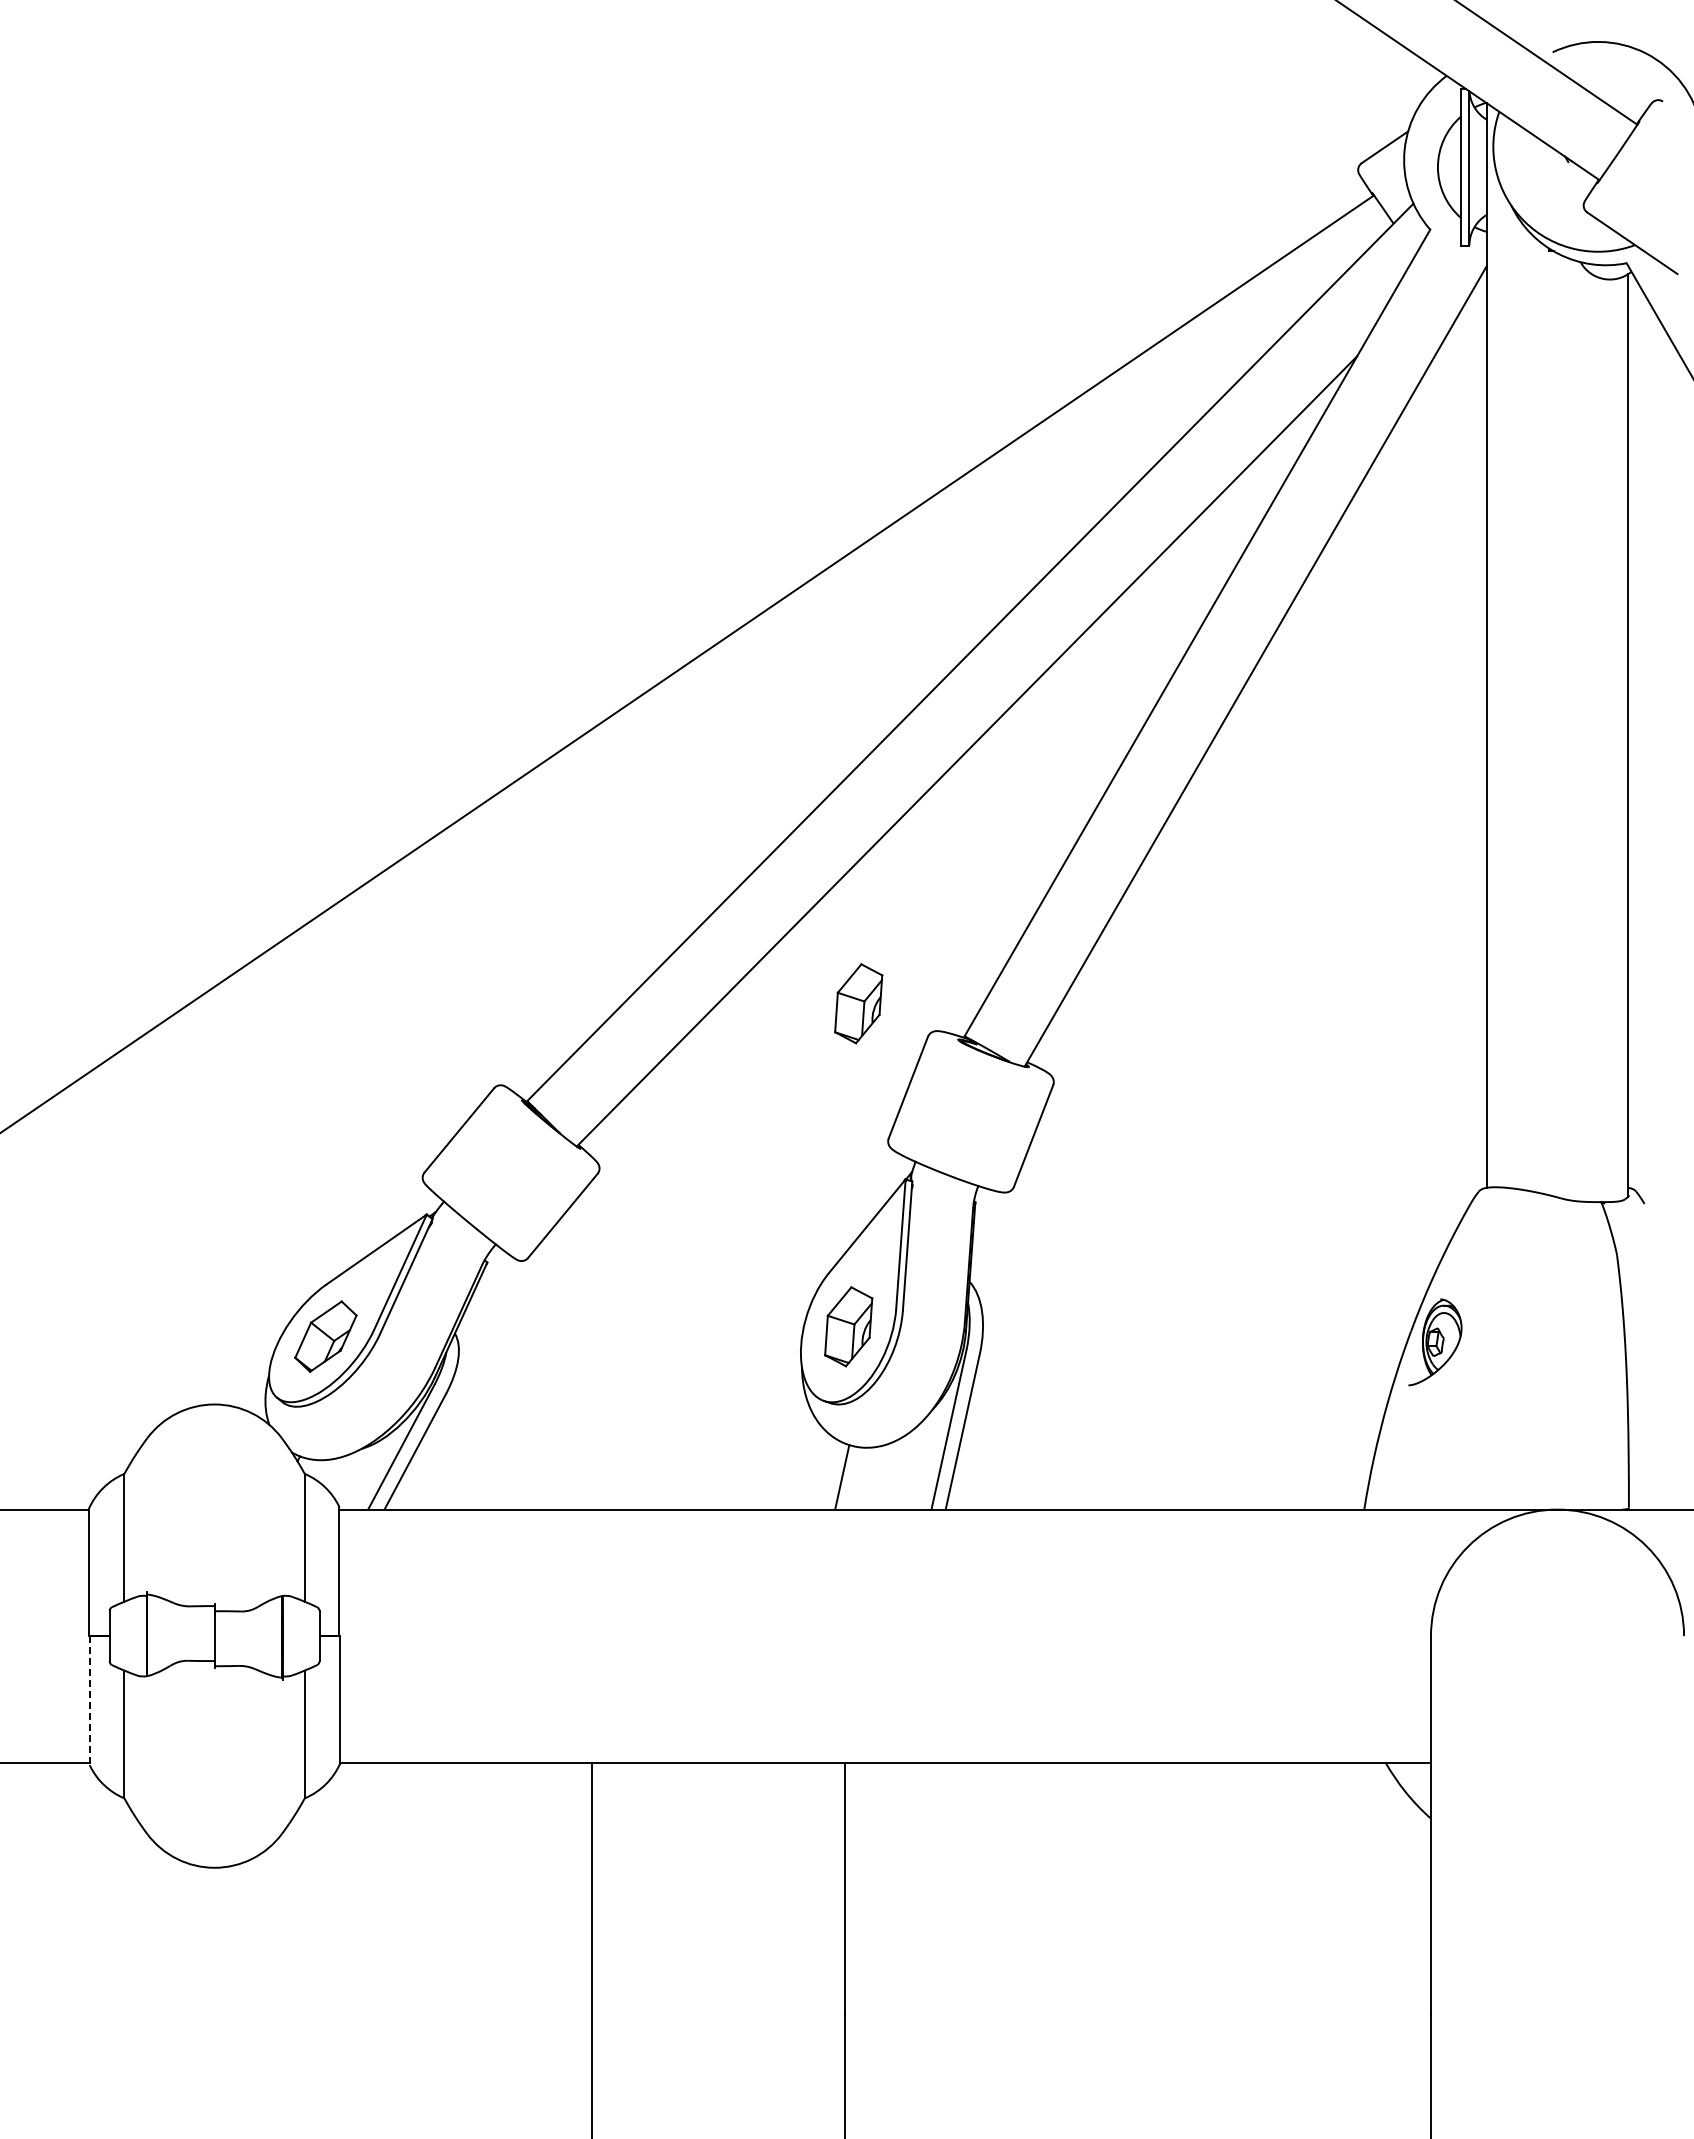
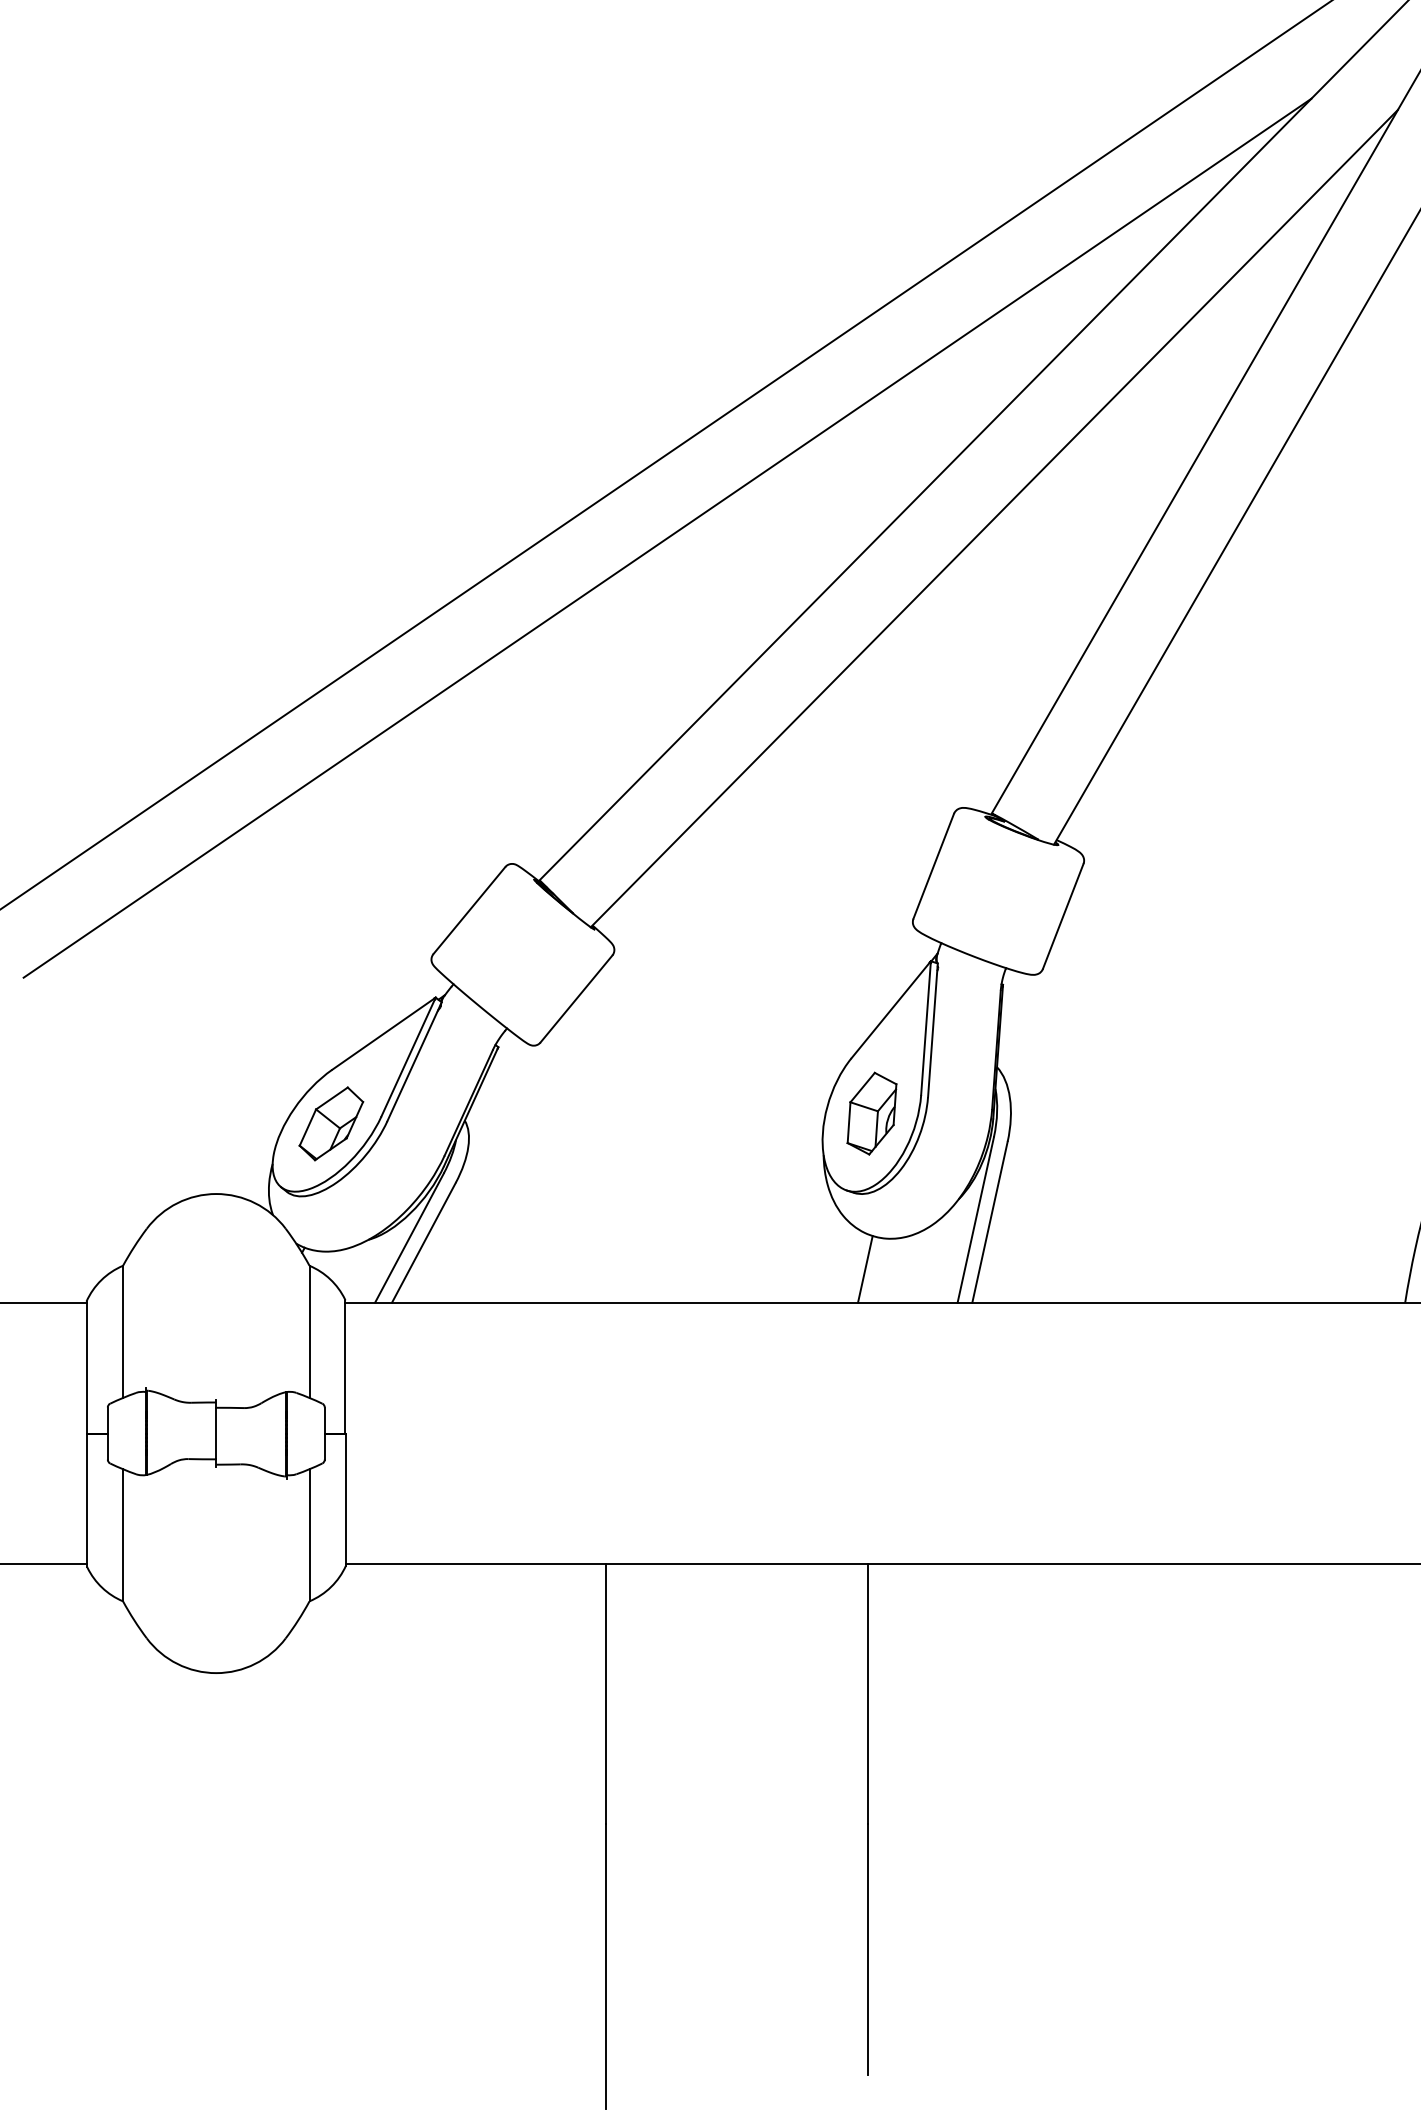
line: (650, 770) -> (667, 538), added
part: (858, 1003) -> (882, 779), removed
line: (89, 1701) -> (86, 1501), dashed -> solid

